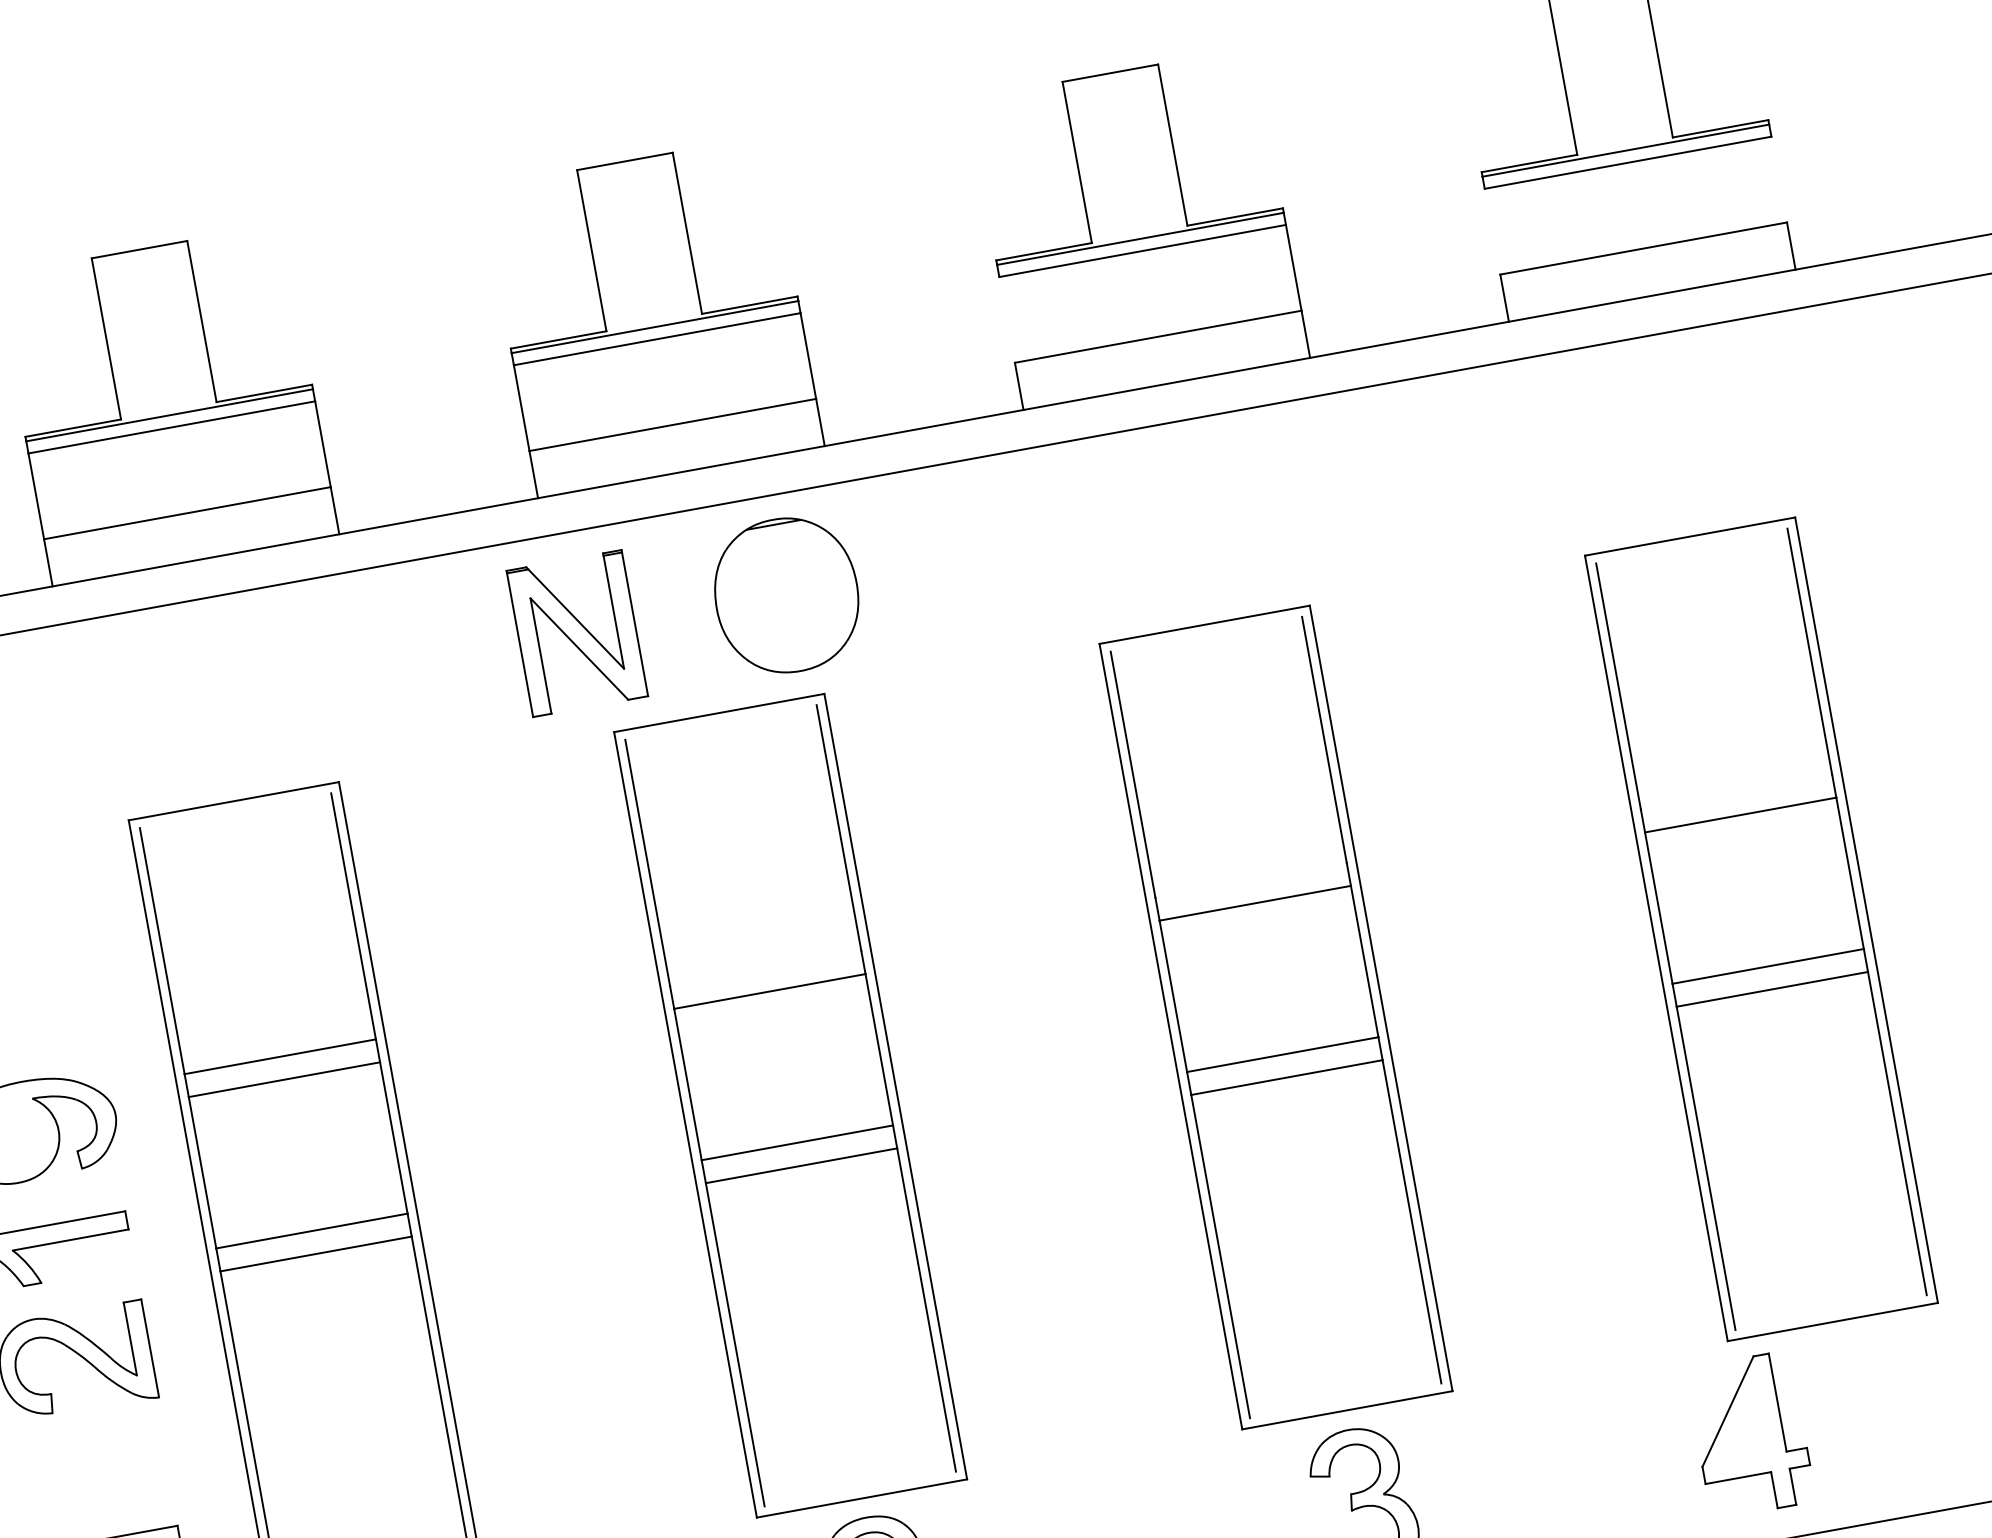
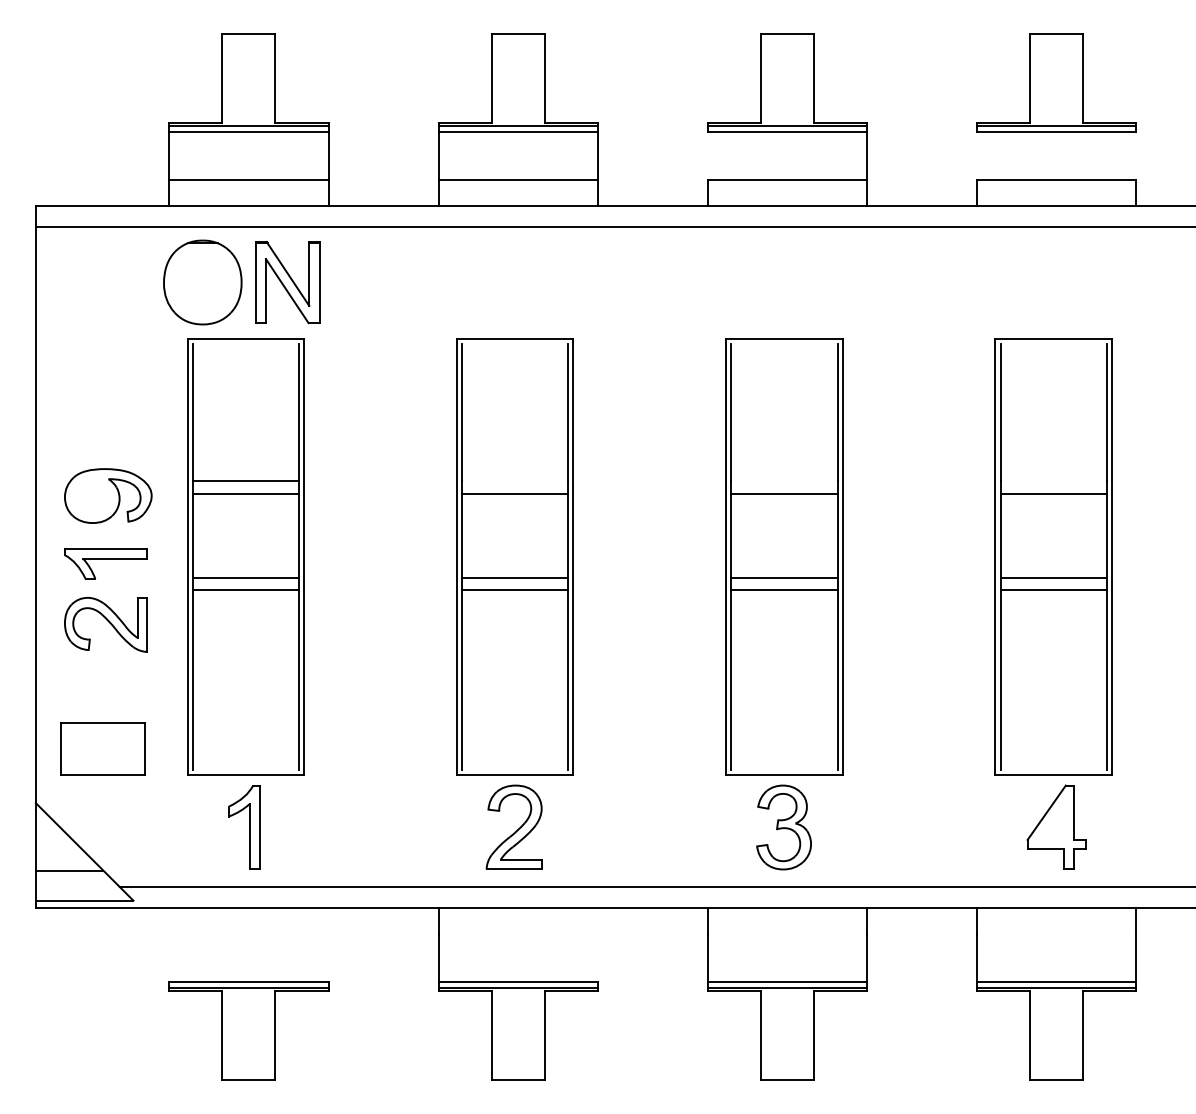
part: (786, 595) -> (202, 282), moved
part: (577, 633) -> (287, 282), moved
part: (1750, 1433) -> (1056, 826), moved

